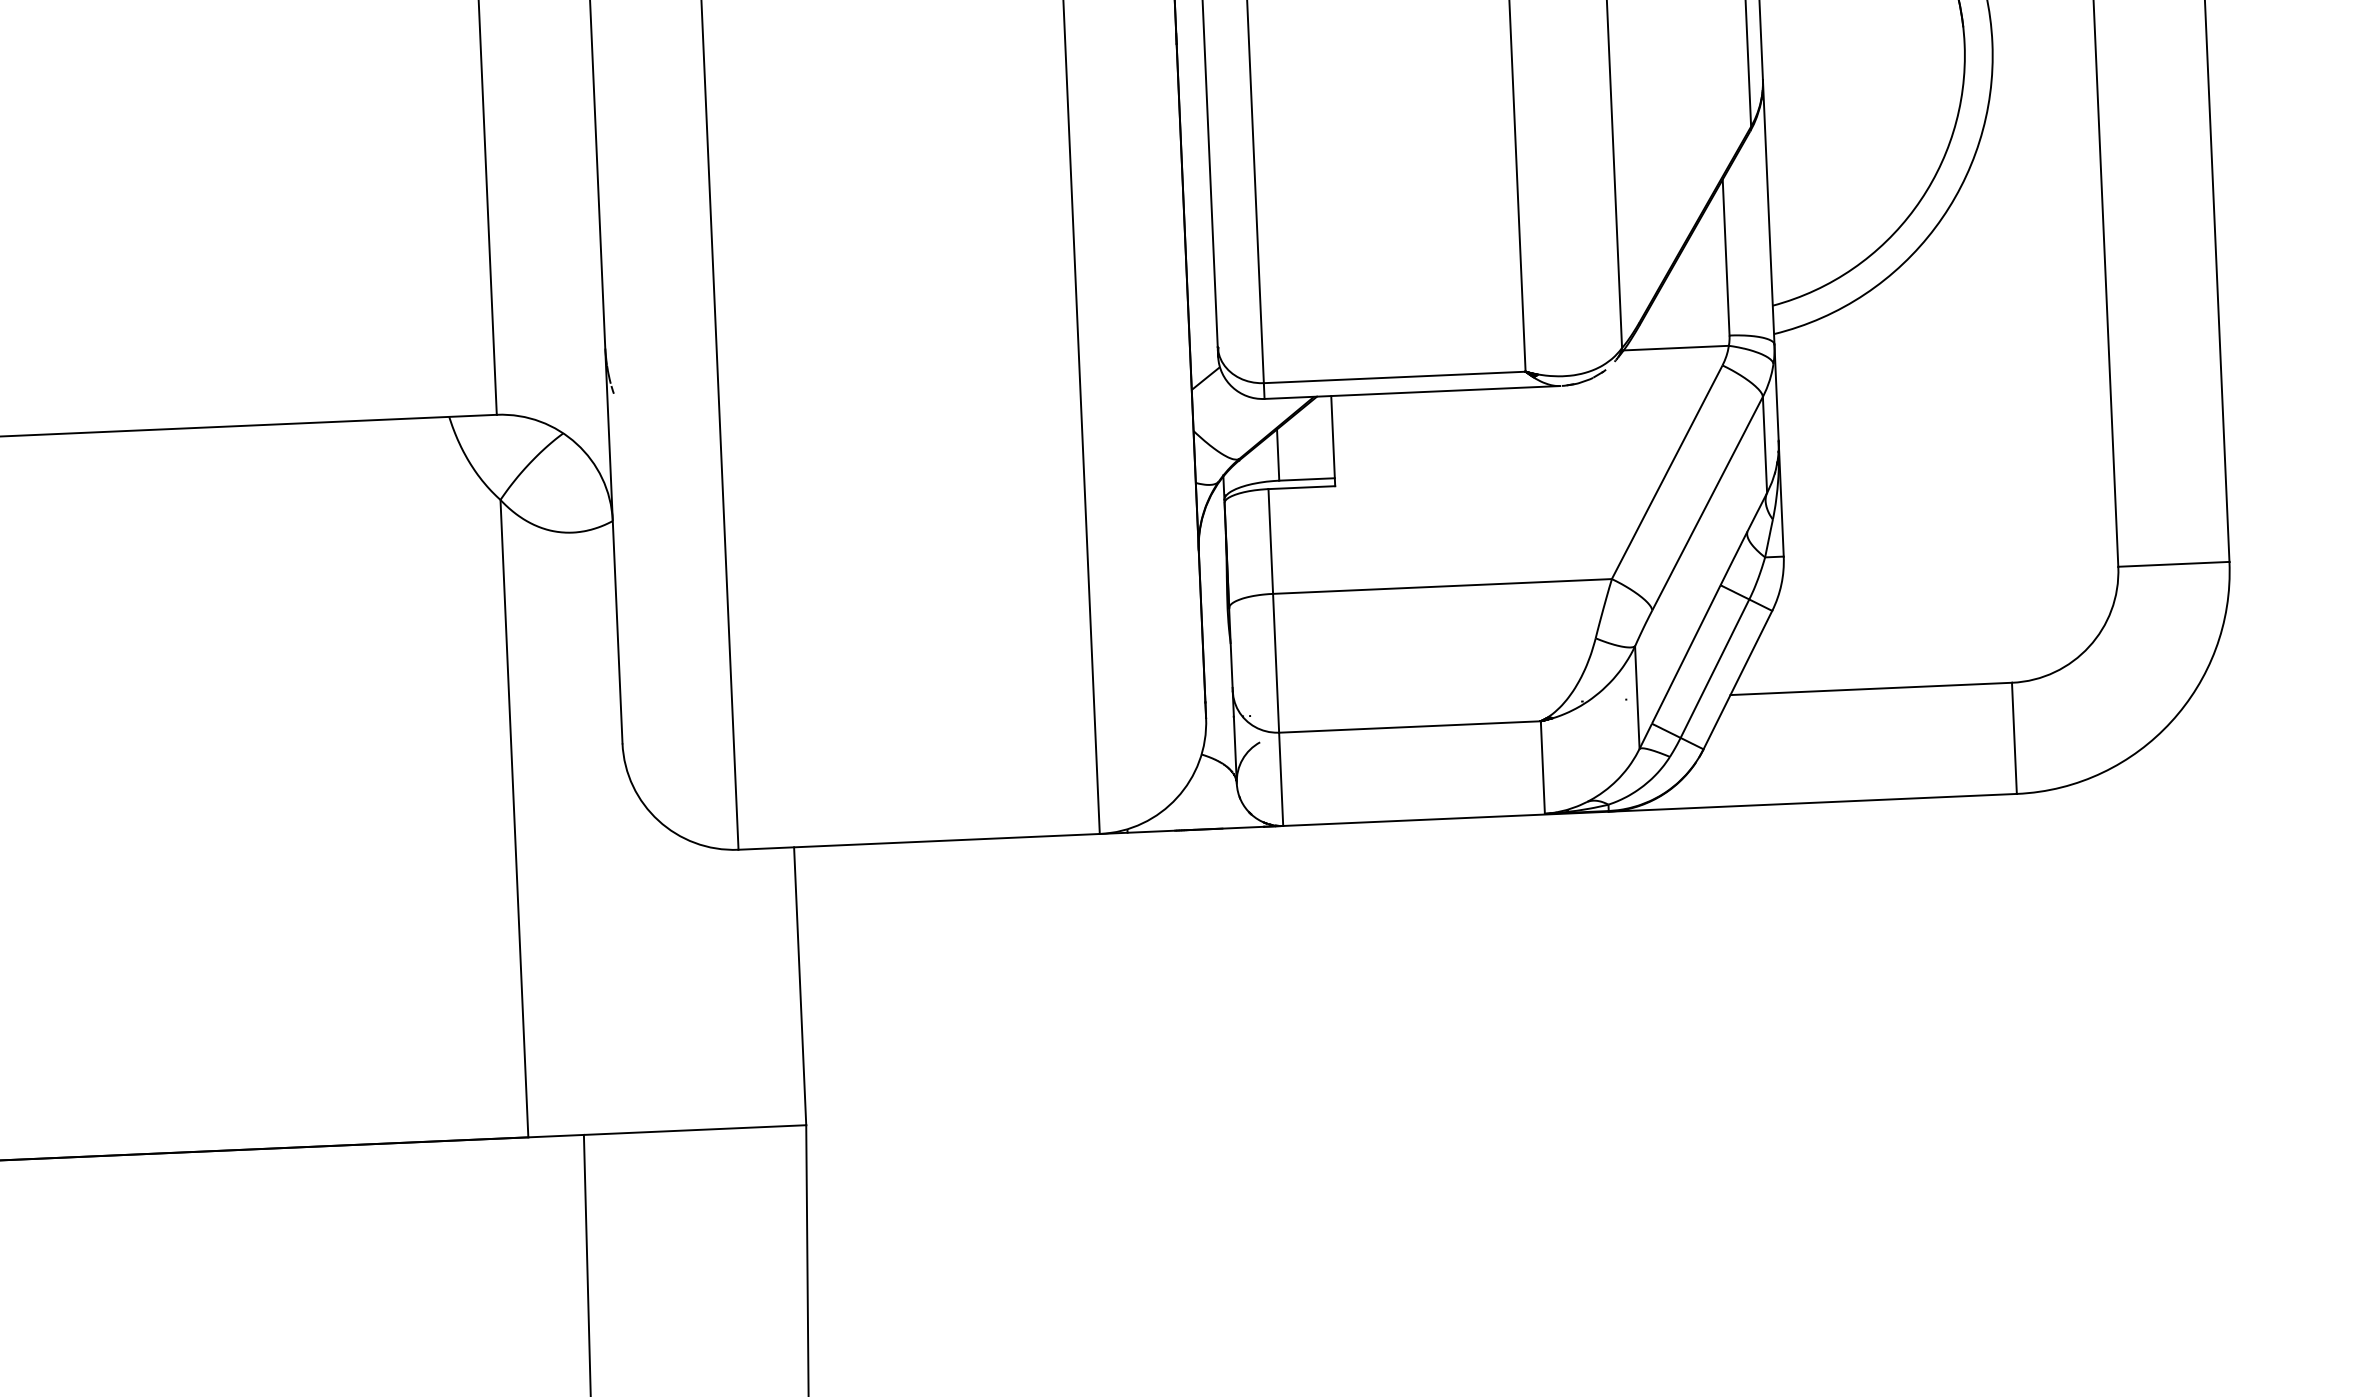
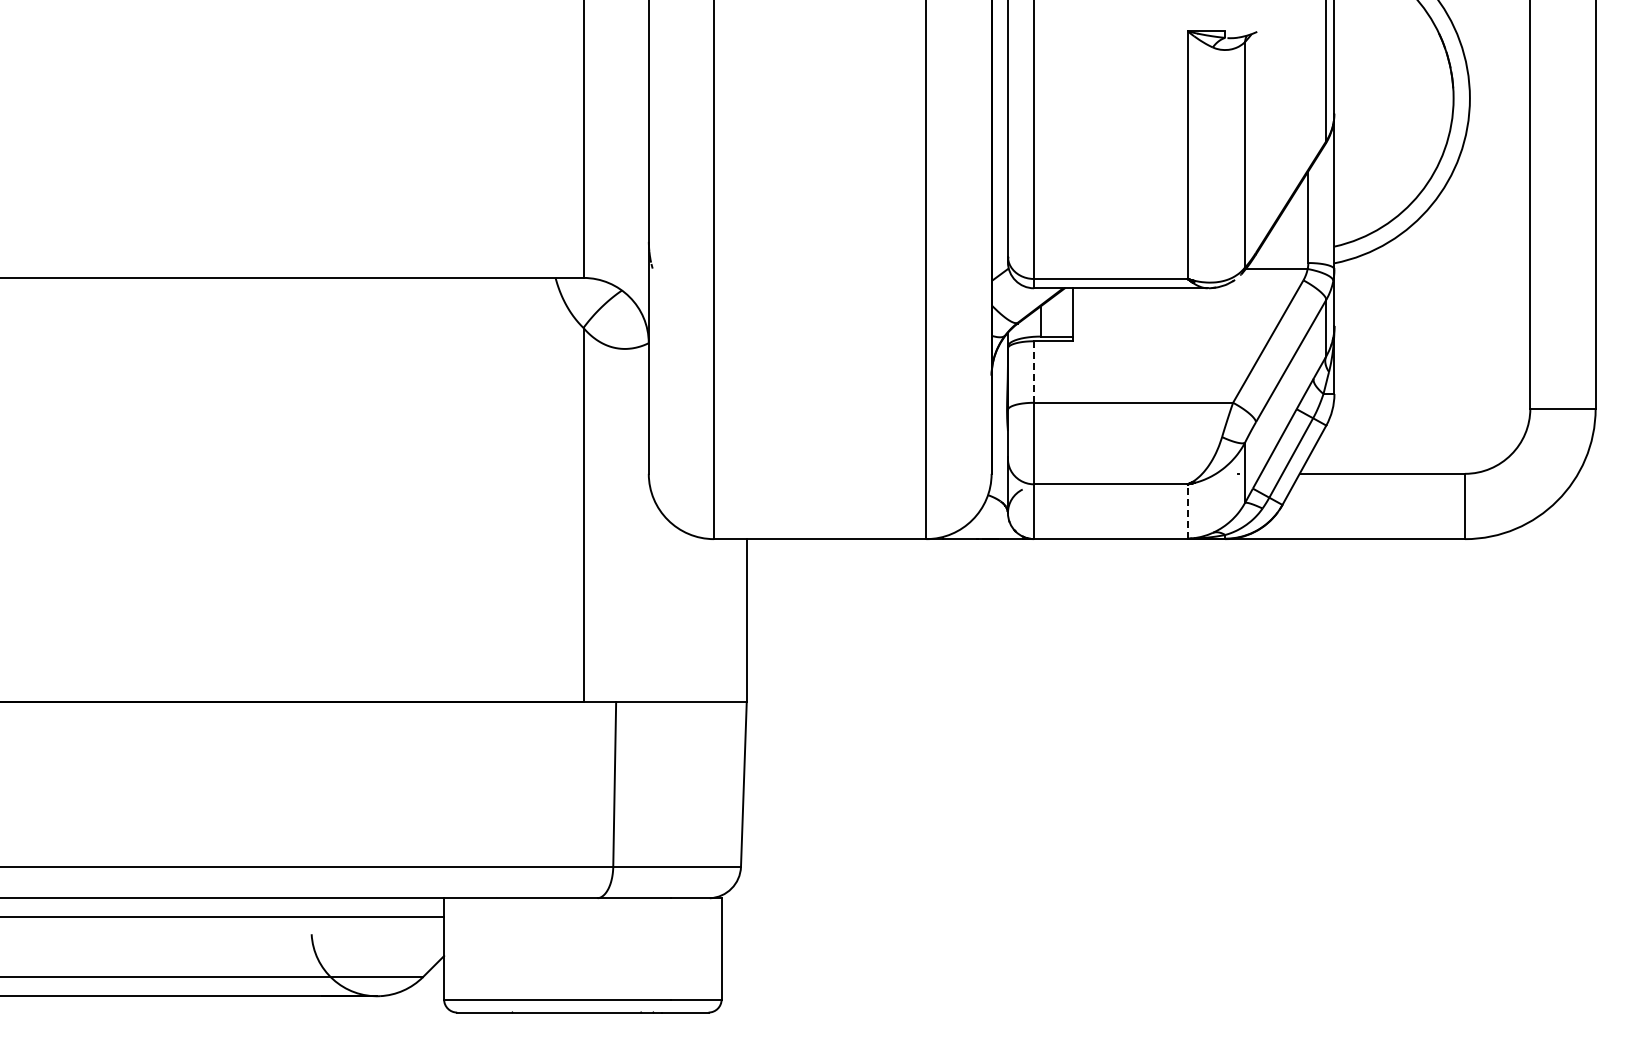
line: (1271, 542) -> (1034, 372), solid -> dashed
line: (1542, 767) -> (1187, 511), solid -> dashed

